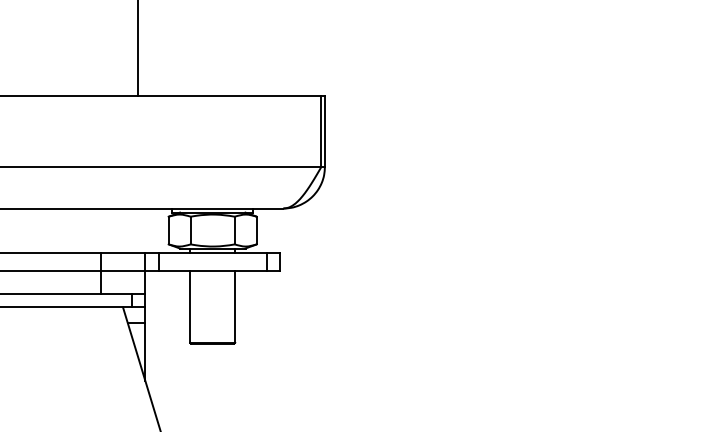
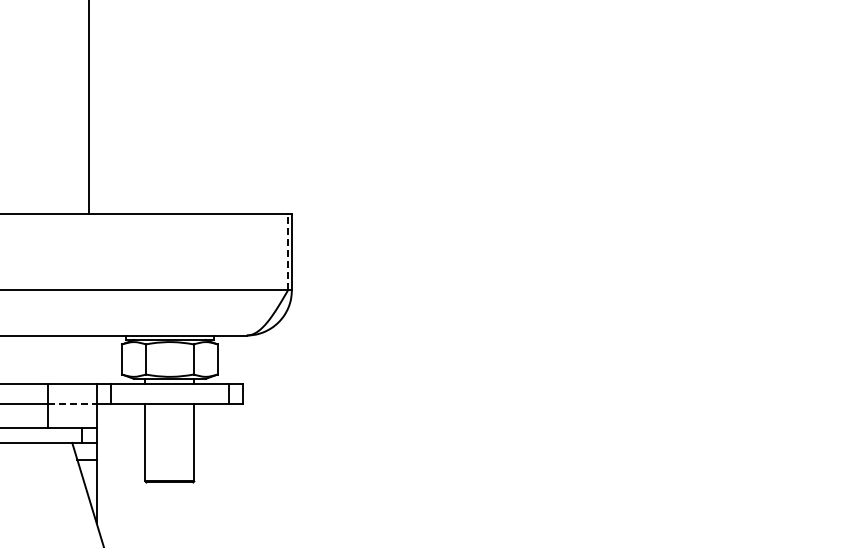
line: (320, 131) -> (287, 251), solid -> dashed
line: (123, 271) -> (72, 403), solid -> dashed

